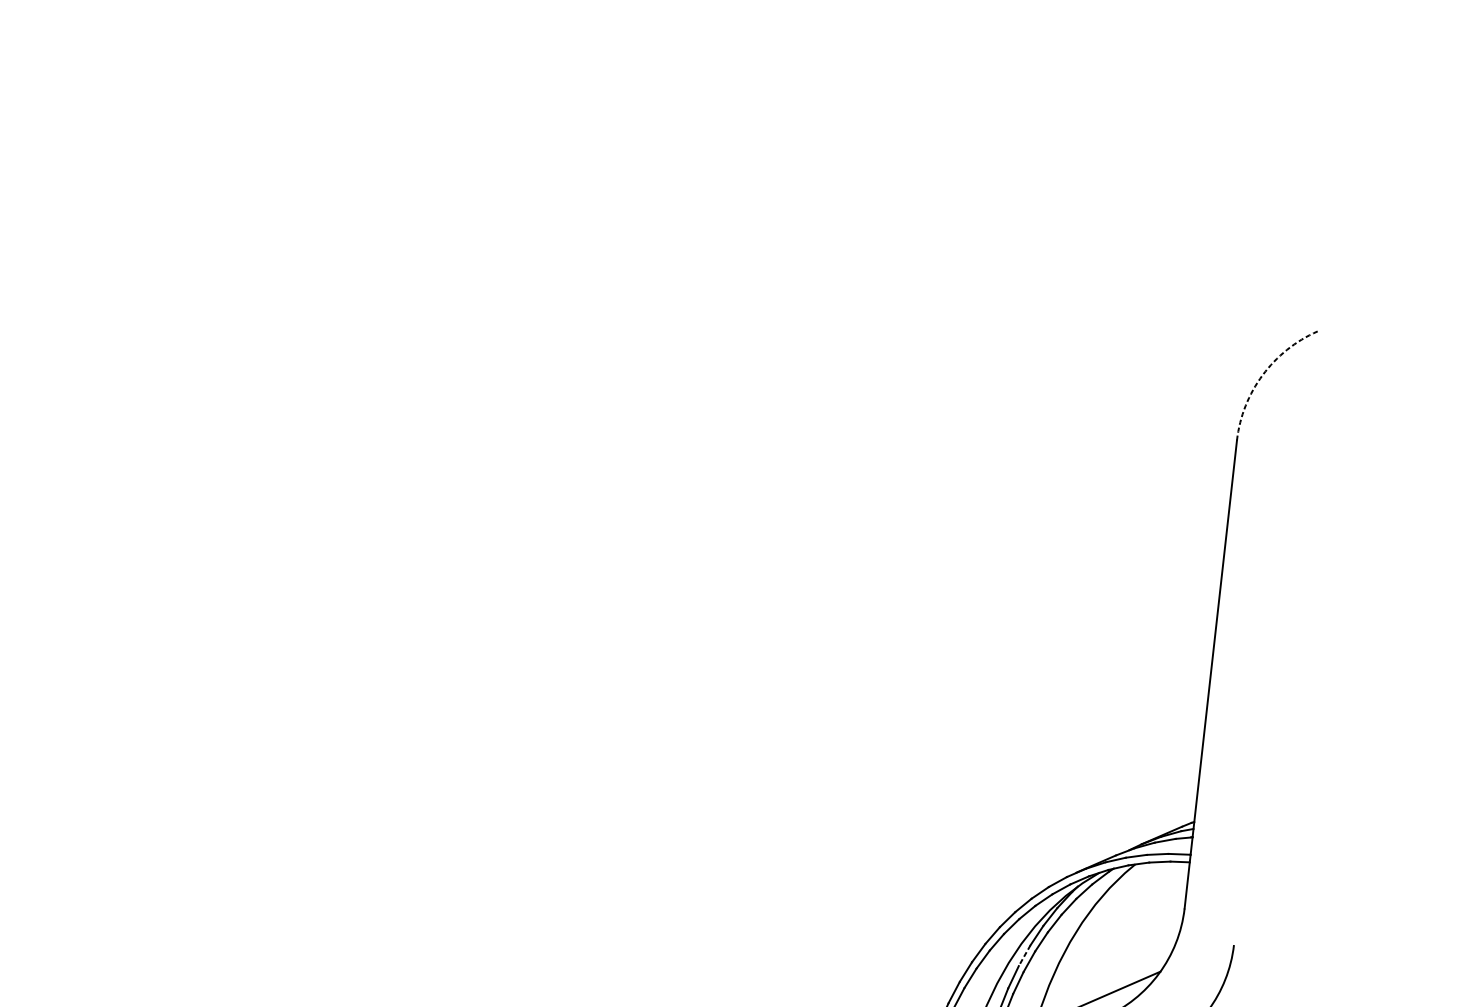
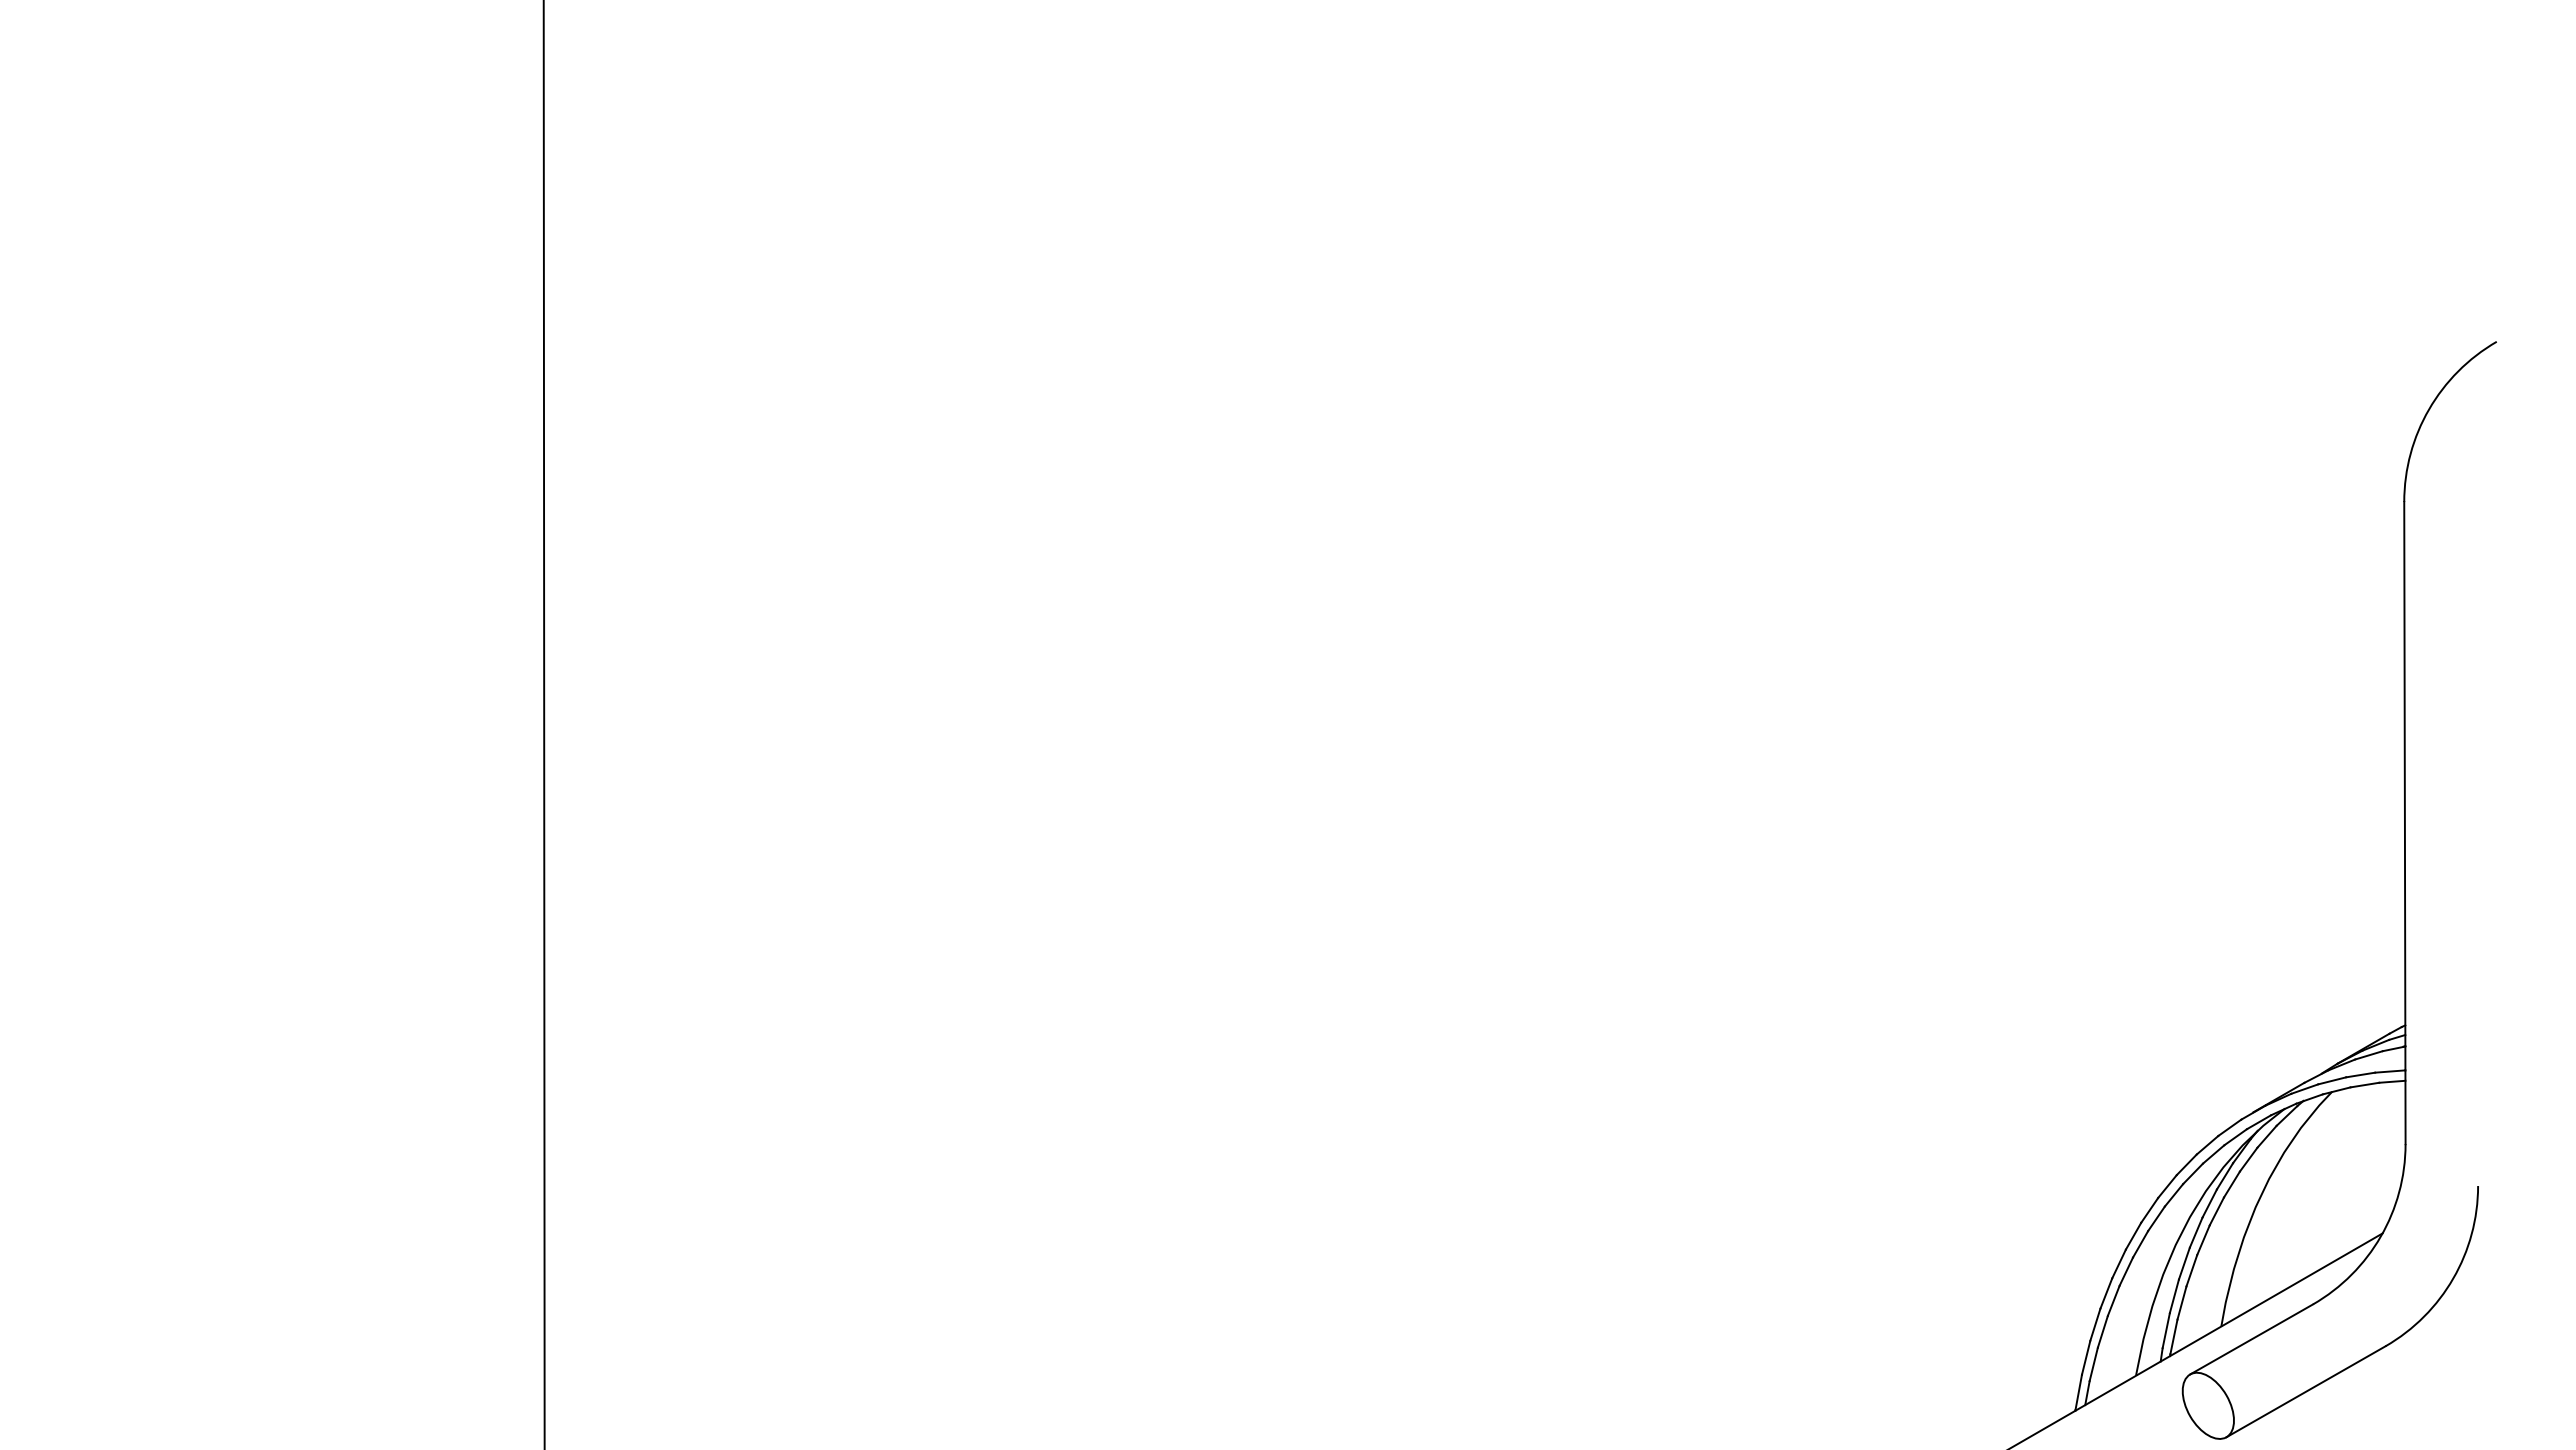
arc: (1263, 375) -> (2429, 409), dashed -> solid
line: (1024, 956) -> (2195, 1233), dashed -> solid

